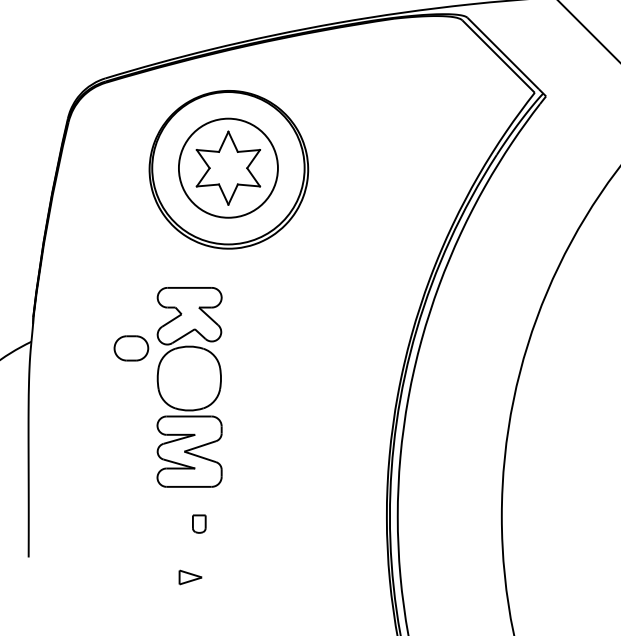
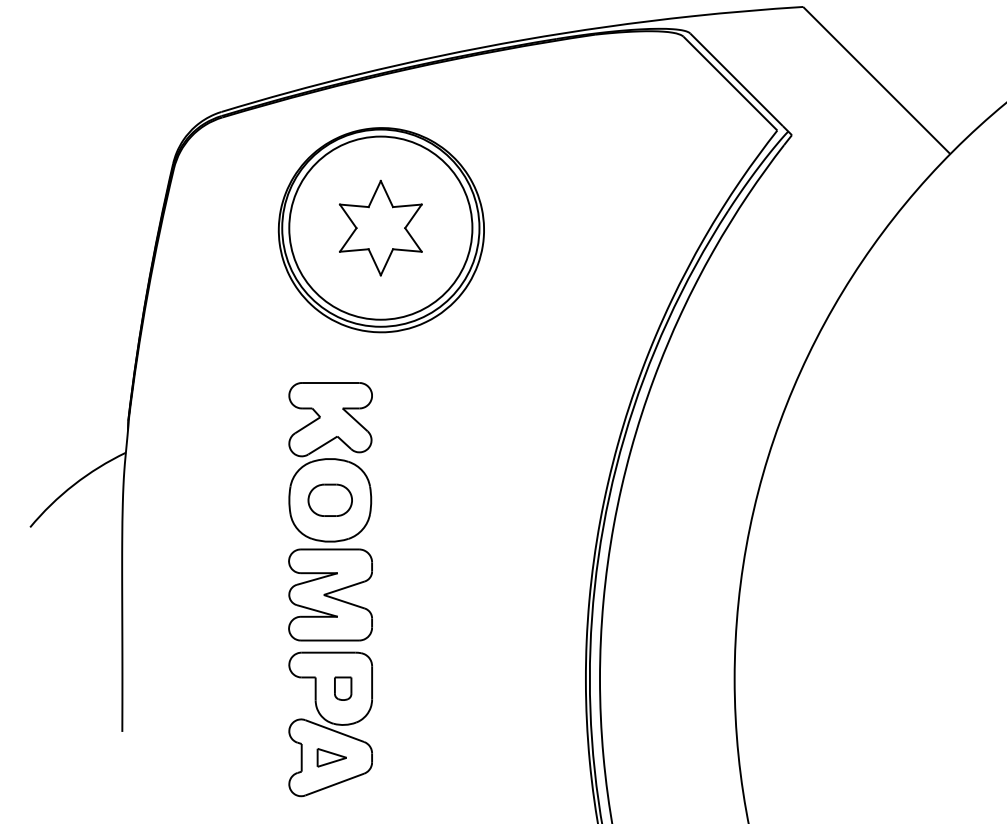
circle: (228, 167) -> (380, 227), size x1.43
part: (130, 347) -> (329, 499), moved
part: (189, 551) -> (330, 724), added

